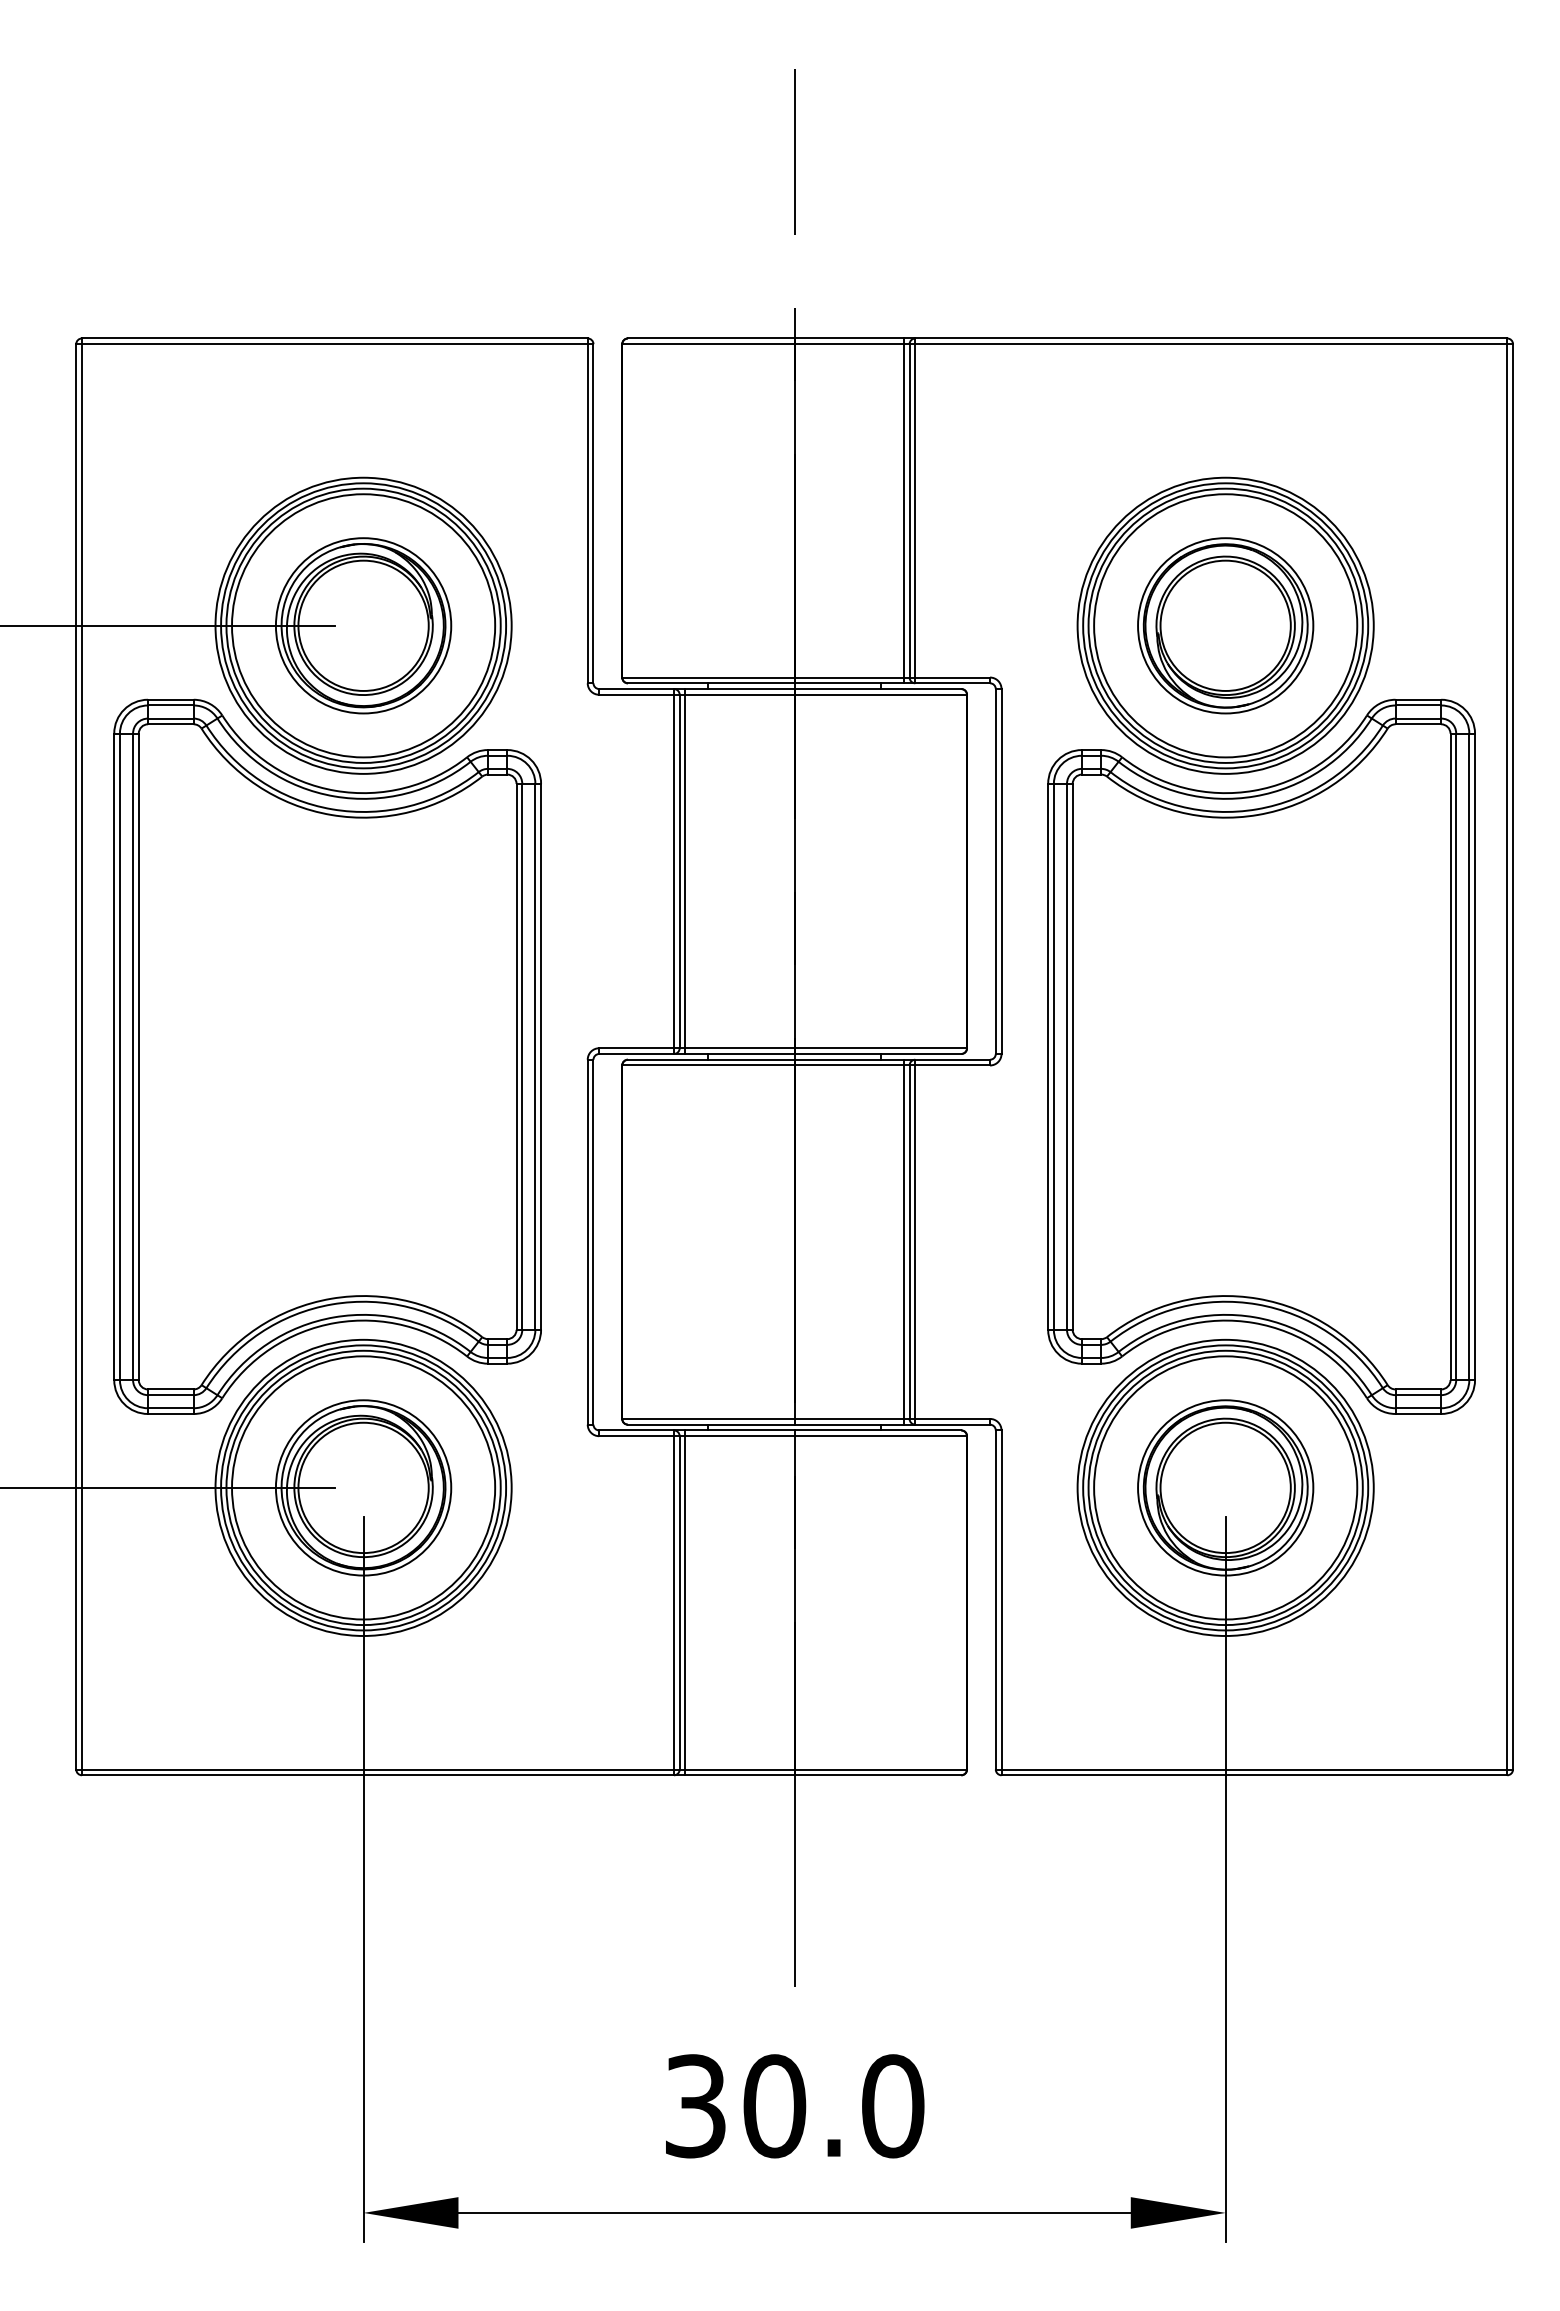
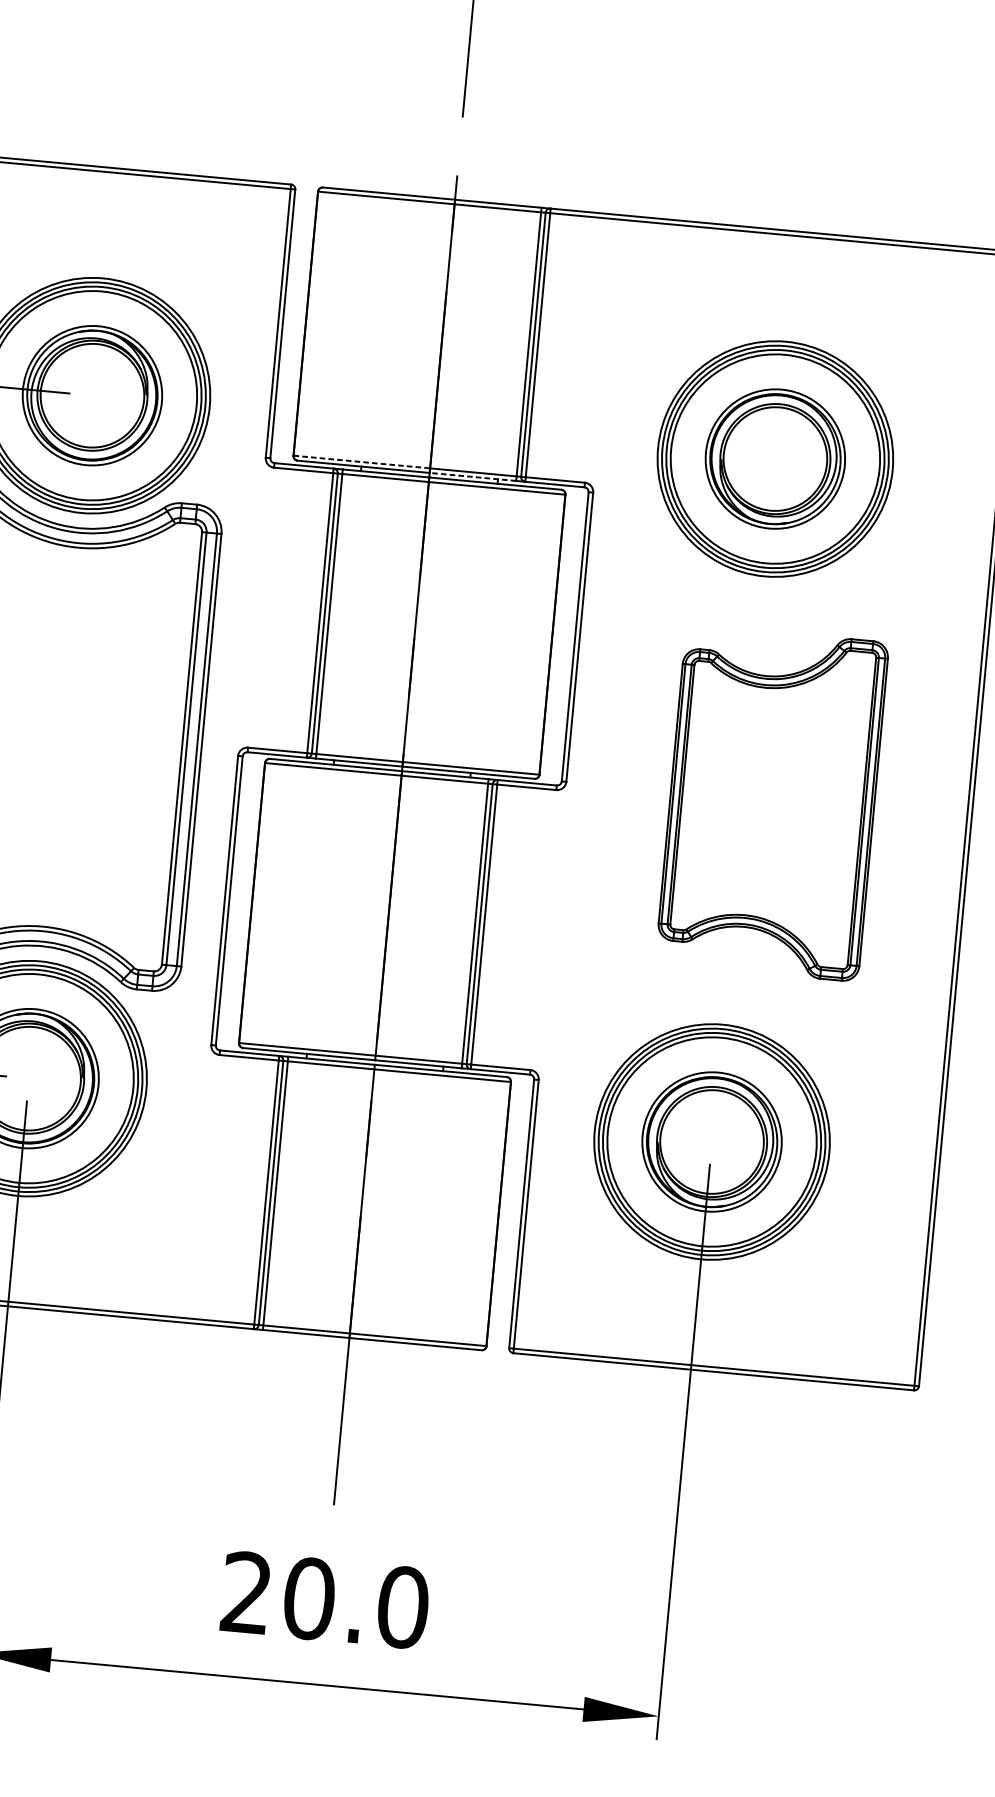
line: (708, 677) -> (361, 462), solid -> dashed
line: (849, 683) -> (473, 477), solid -> dashed
part: (1261, 1056) -> (772, 802), size x0.6
text: (695, 2106) -> (246, 1593), 30.0 -> 20.0

